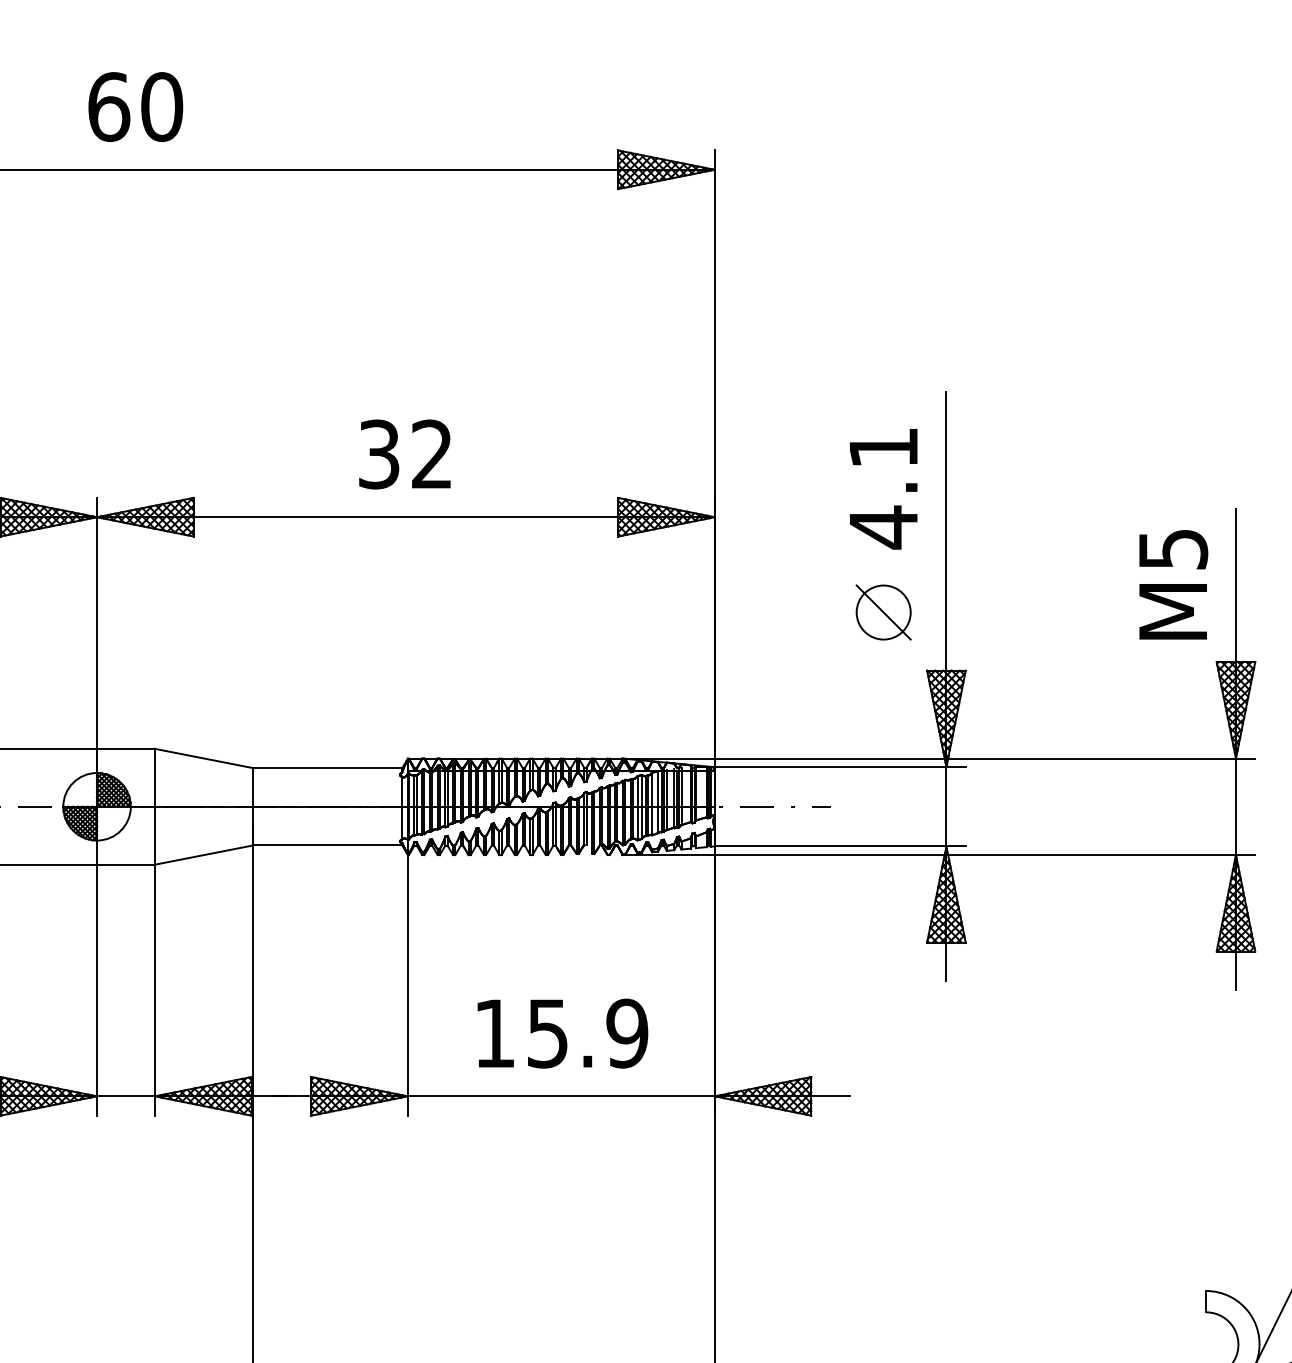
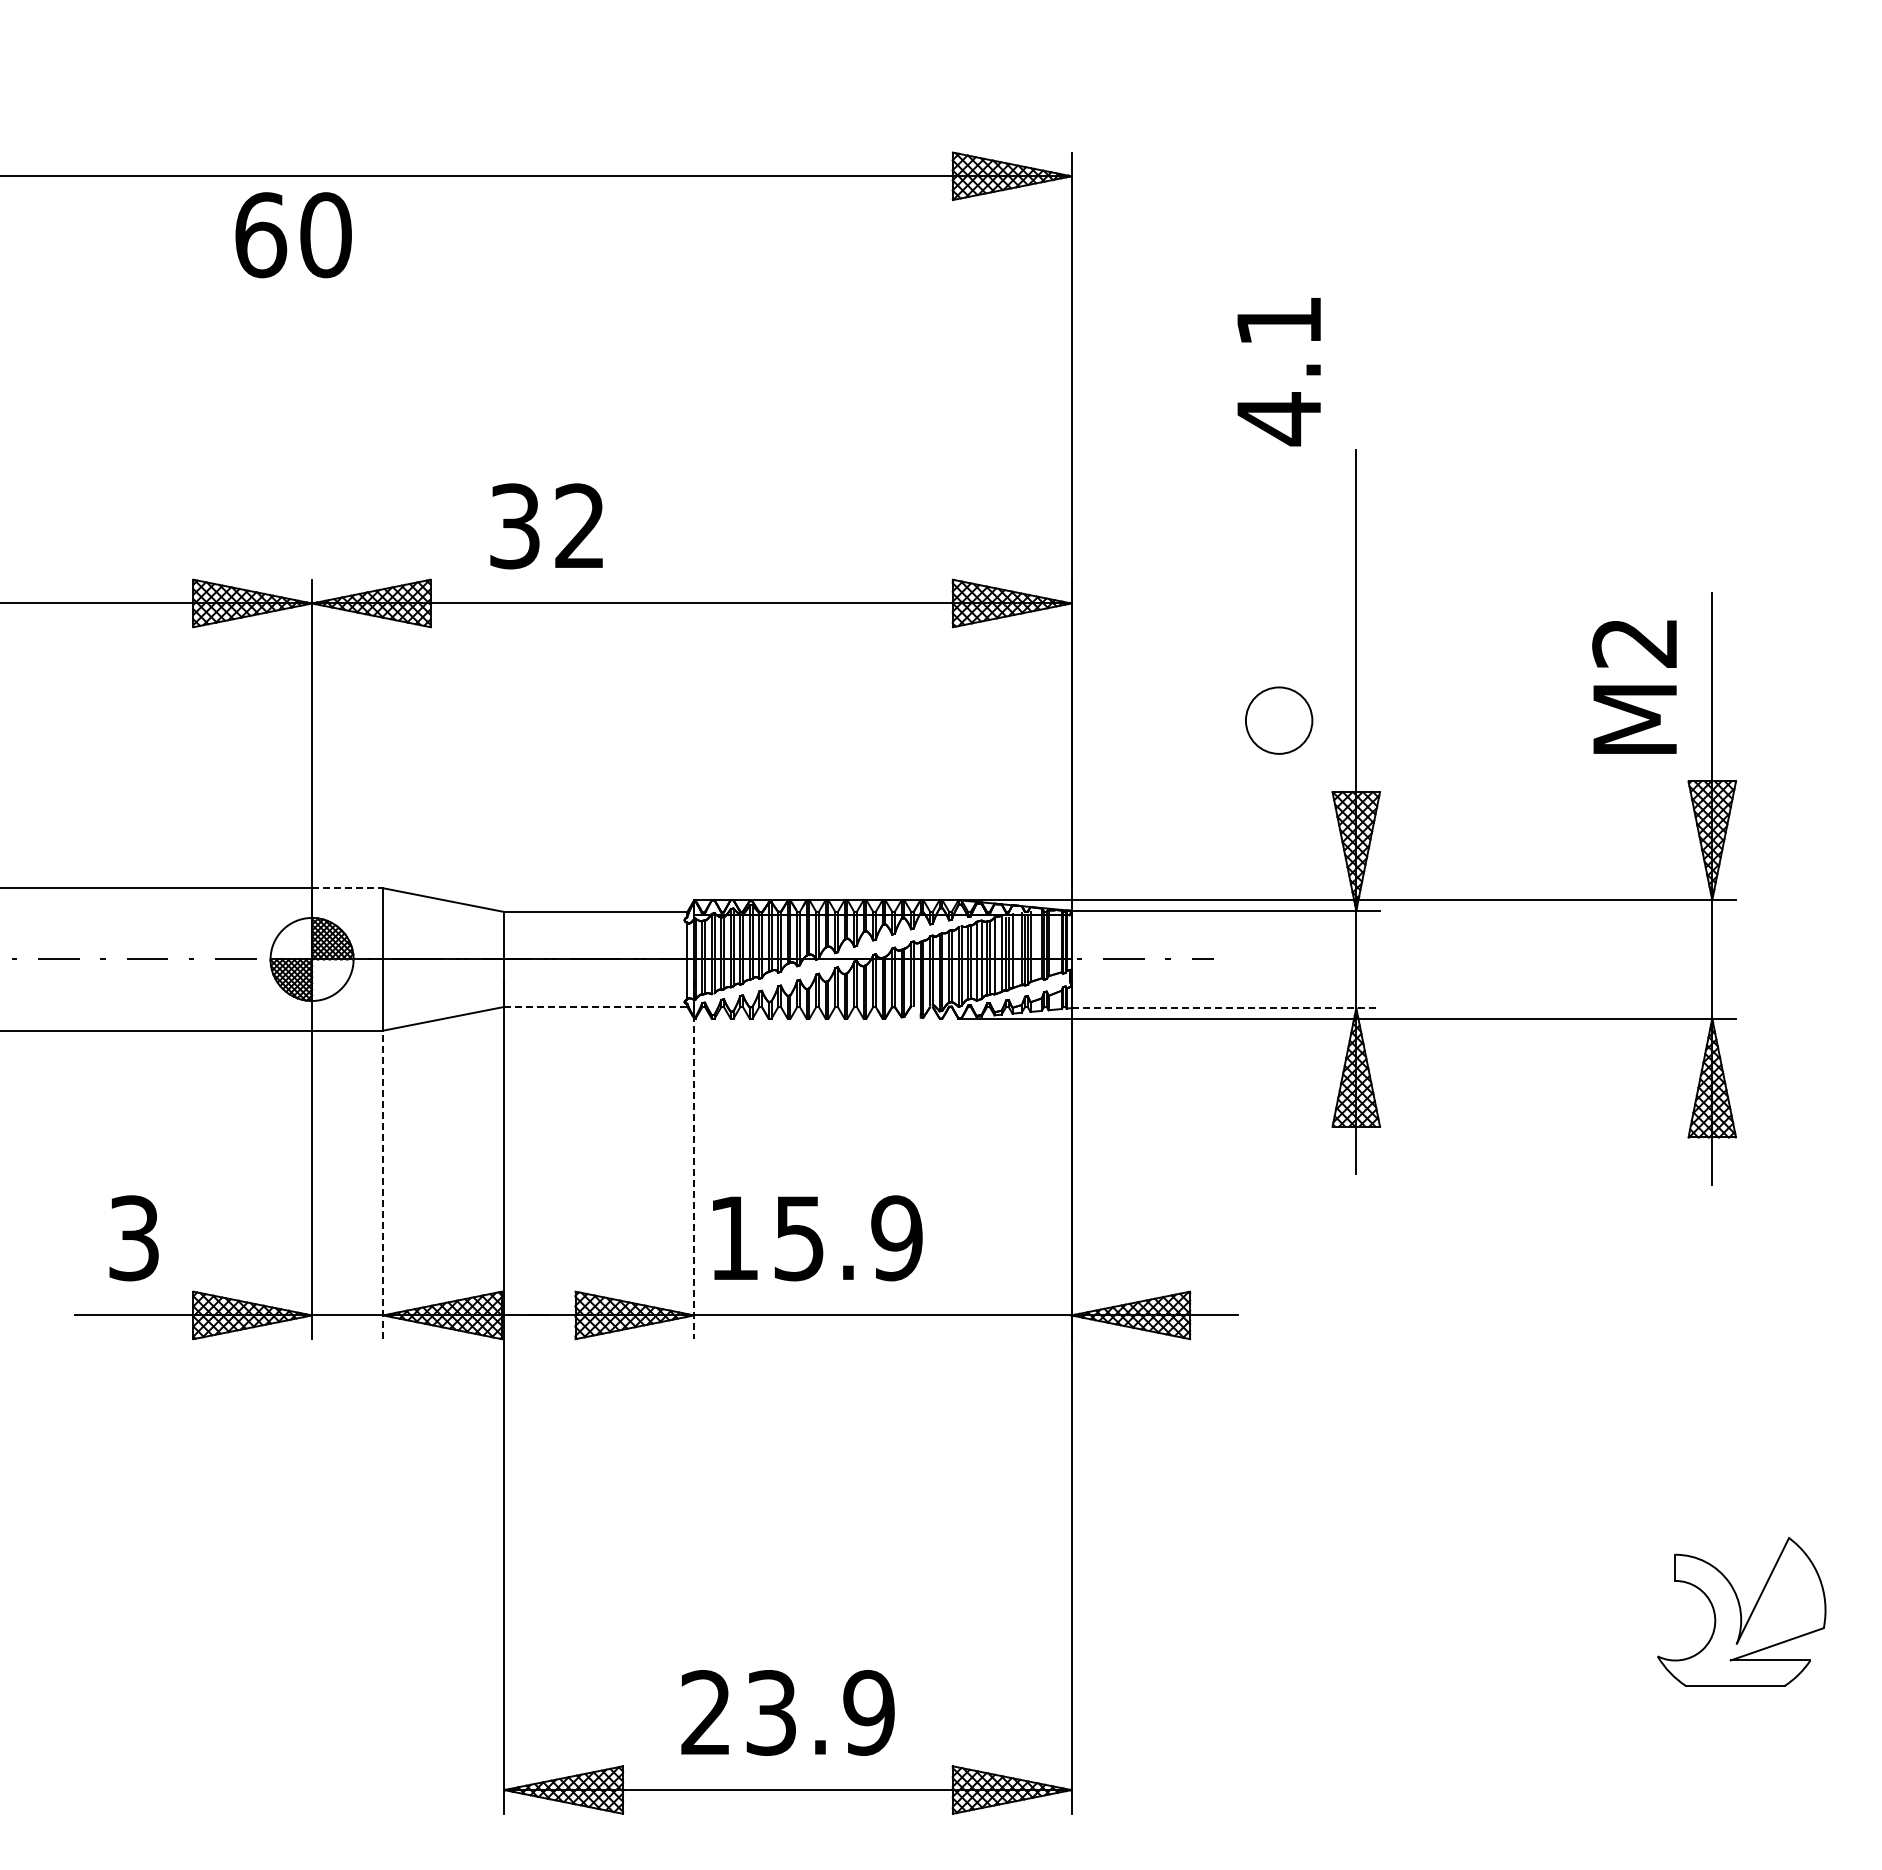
text: (135, 107) -> (293, 235), moved
text: (404, 454) -> (546, 526), moved
text: (883, 489) -> (1278, 372), moved
text: (1173, 549) -> (1635, 643), M5 -> M2
line: (883, 612) -> (1278, 720), removed
line: (125, 749) -> (347, 888), solid -> dashed
line: (328, 845) -> (596, 1006), solid -> dashed
line: (840, 846) -> (1226, 1008), solid -> dashed
line: (408, 970) -> (694, 1160), solid -> dashed
line: (155, 989) -> (383, 1184), solid -> dashed
text: (562, 1033) -> (817, 1238), moved

